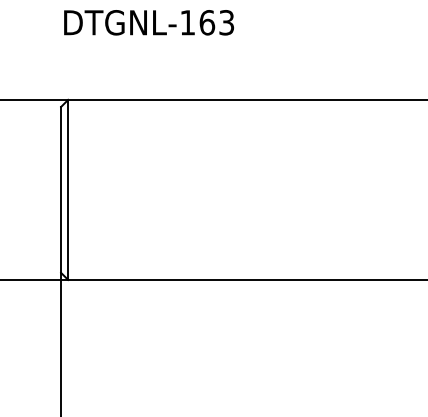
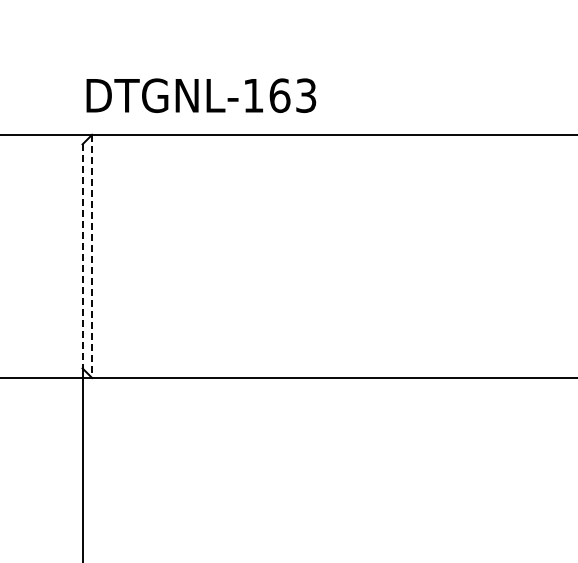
text: (149, 22) -> (201, 95), moved
line: (61, 189) -> (82, 256), solid -> dashed
line: (68, 189) -> (92, 256), solid -> dashed

